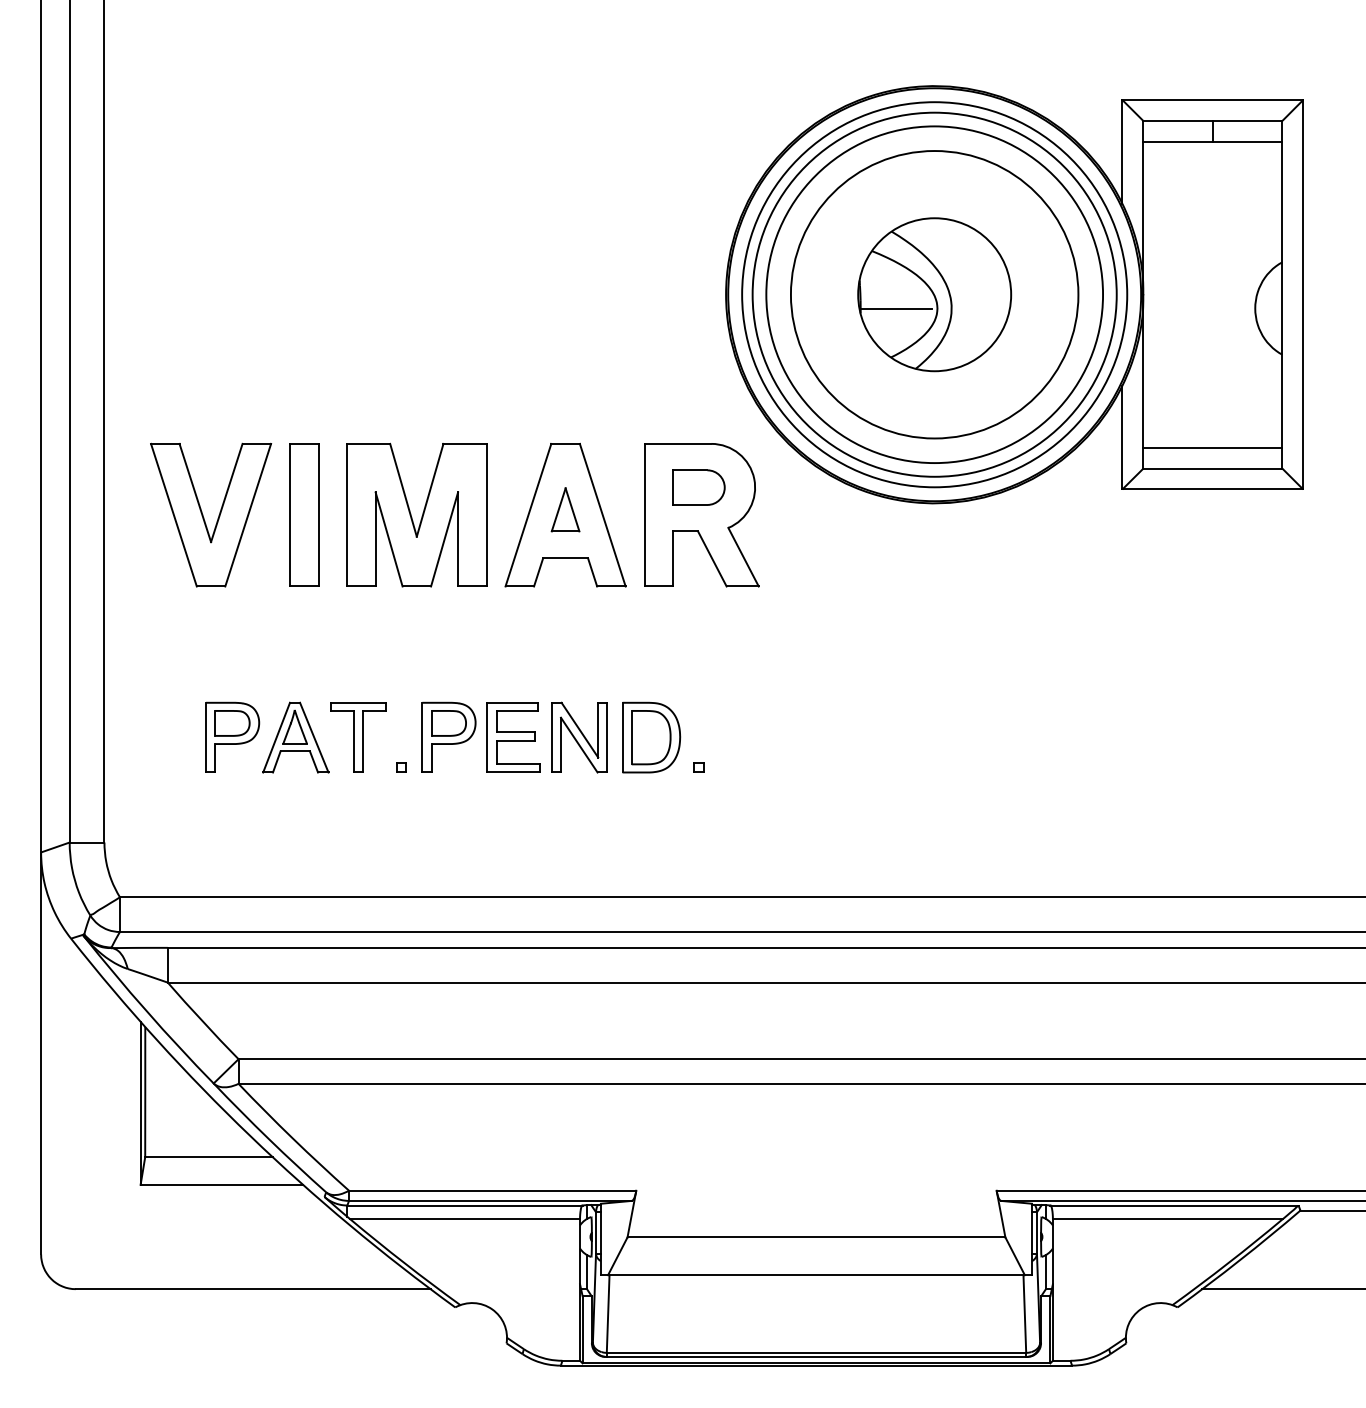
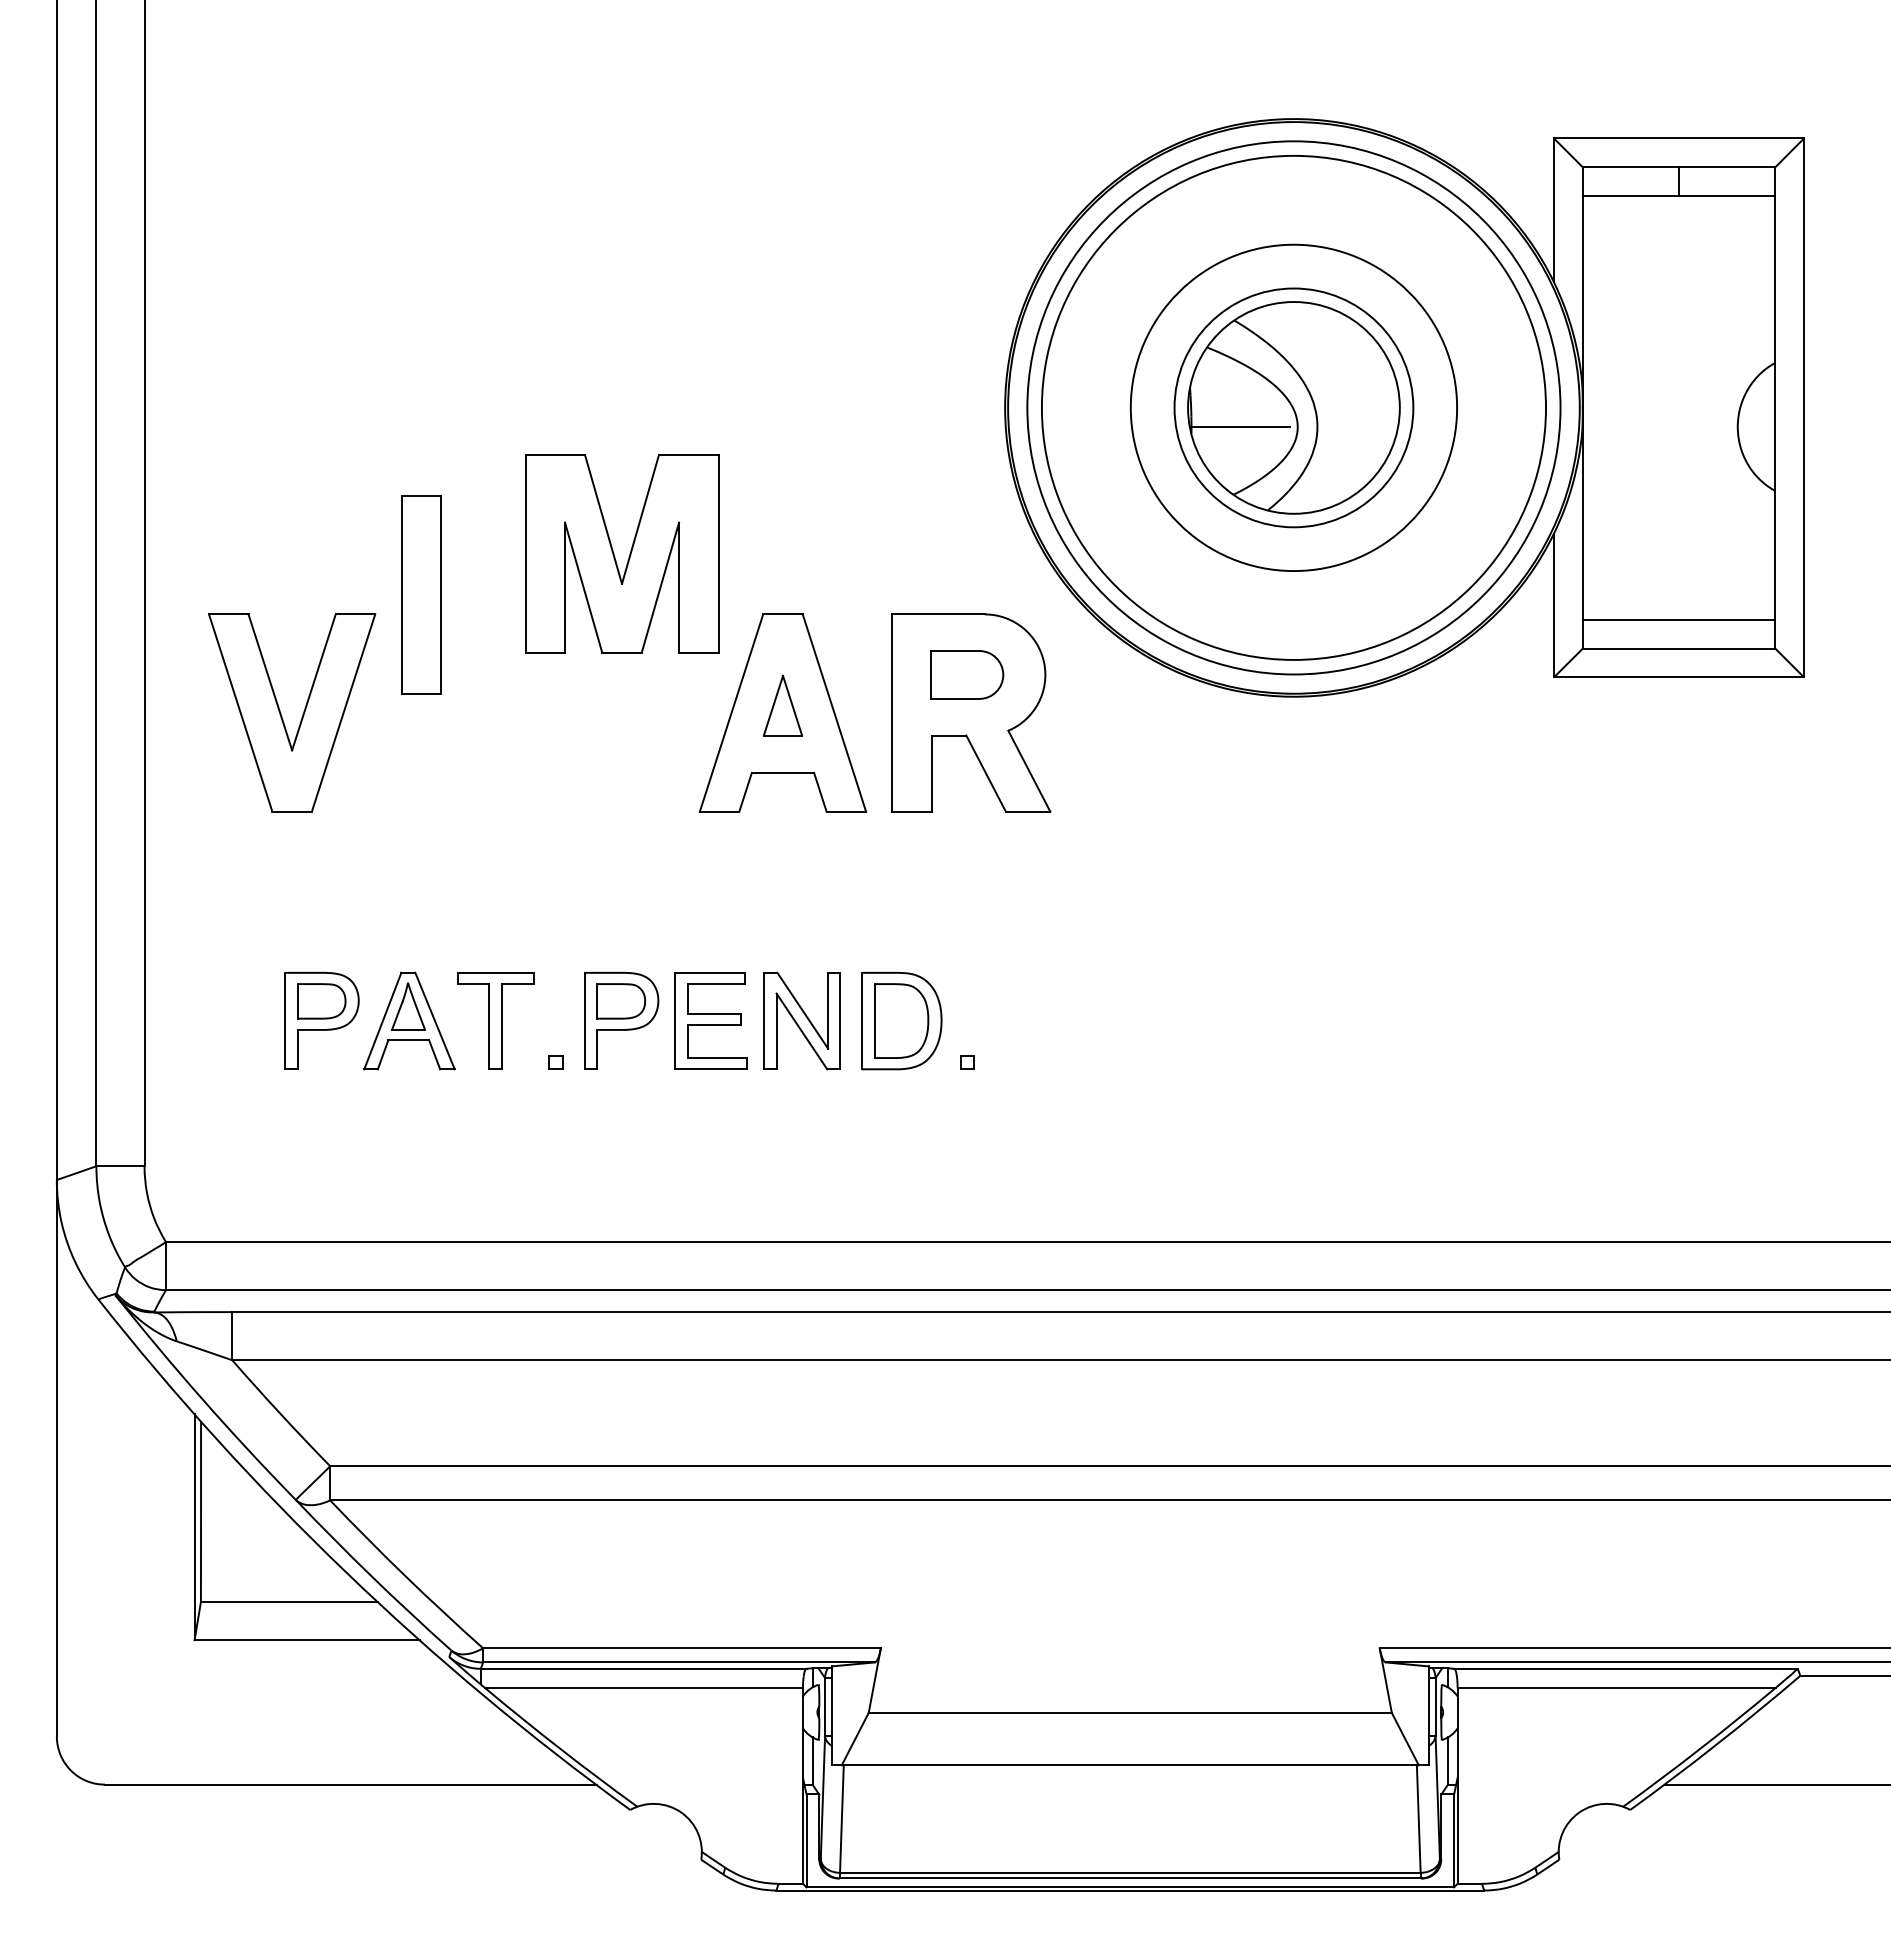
circle: (934, 294) -> (1293, 407), size x0.6
circle: (934, 294) -> (1293, 407), size x0.7
part: (304, 514) -> (421, 594), moved
part: (422, 514) -> (629, 553), moved

